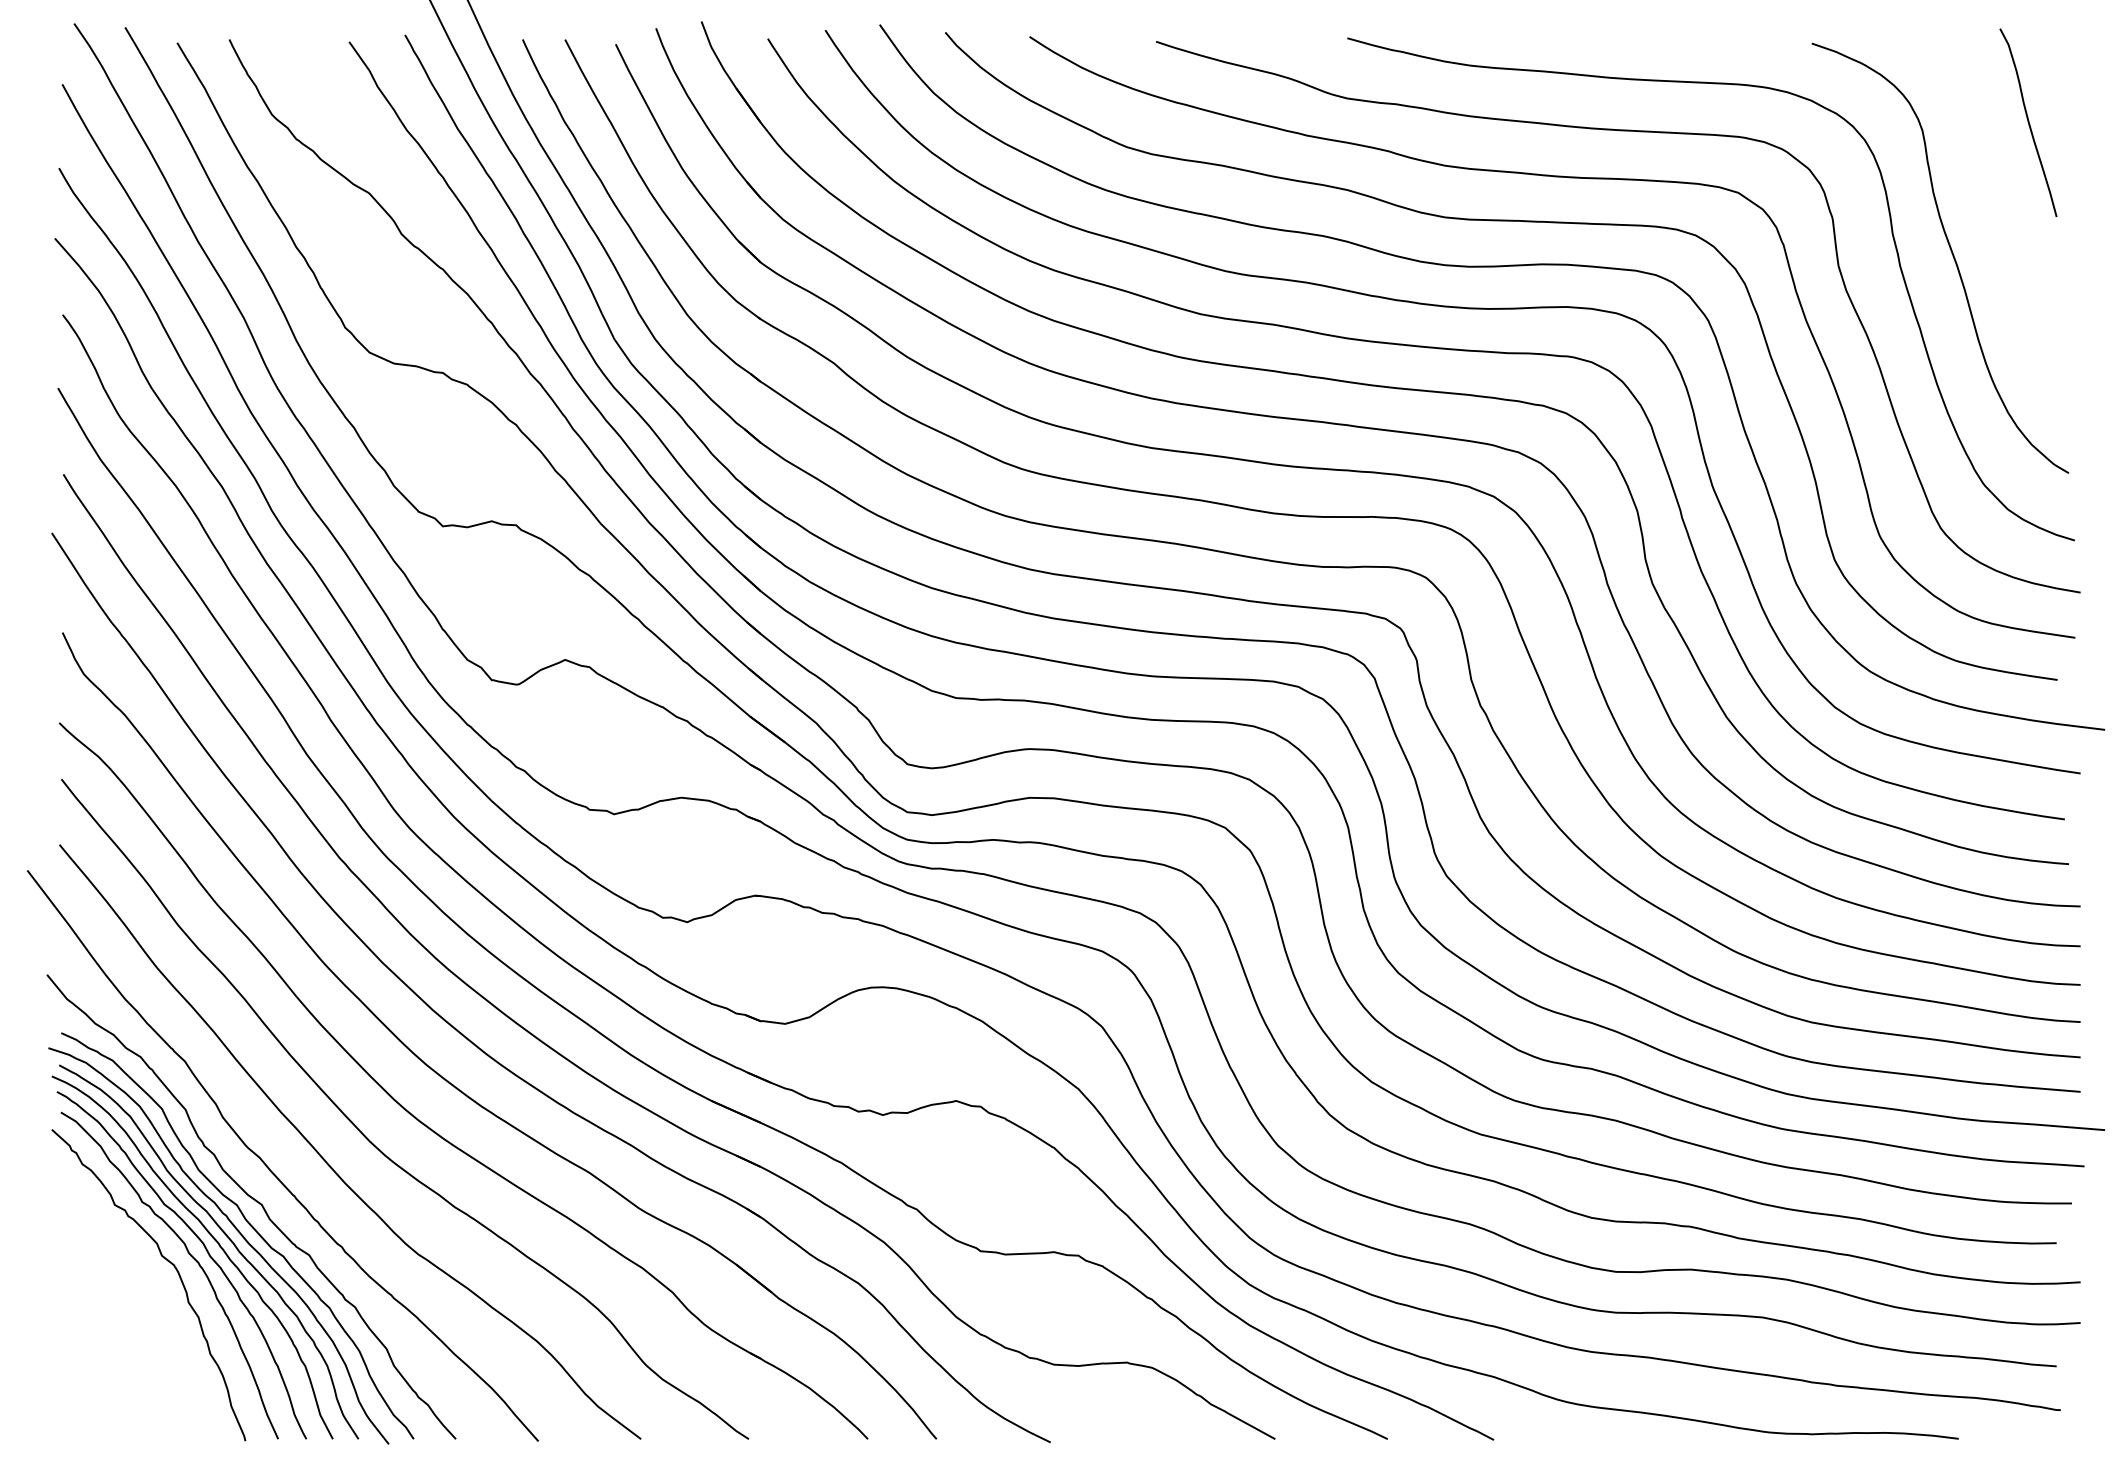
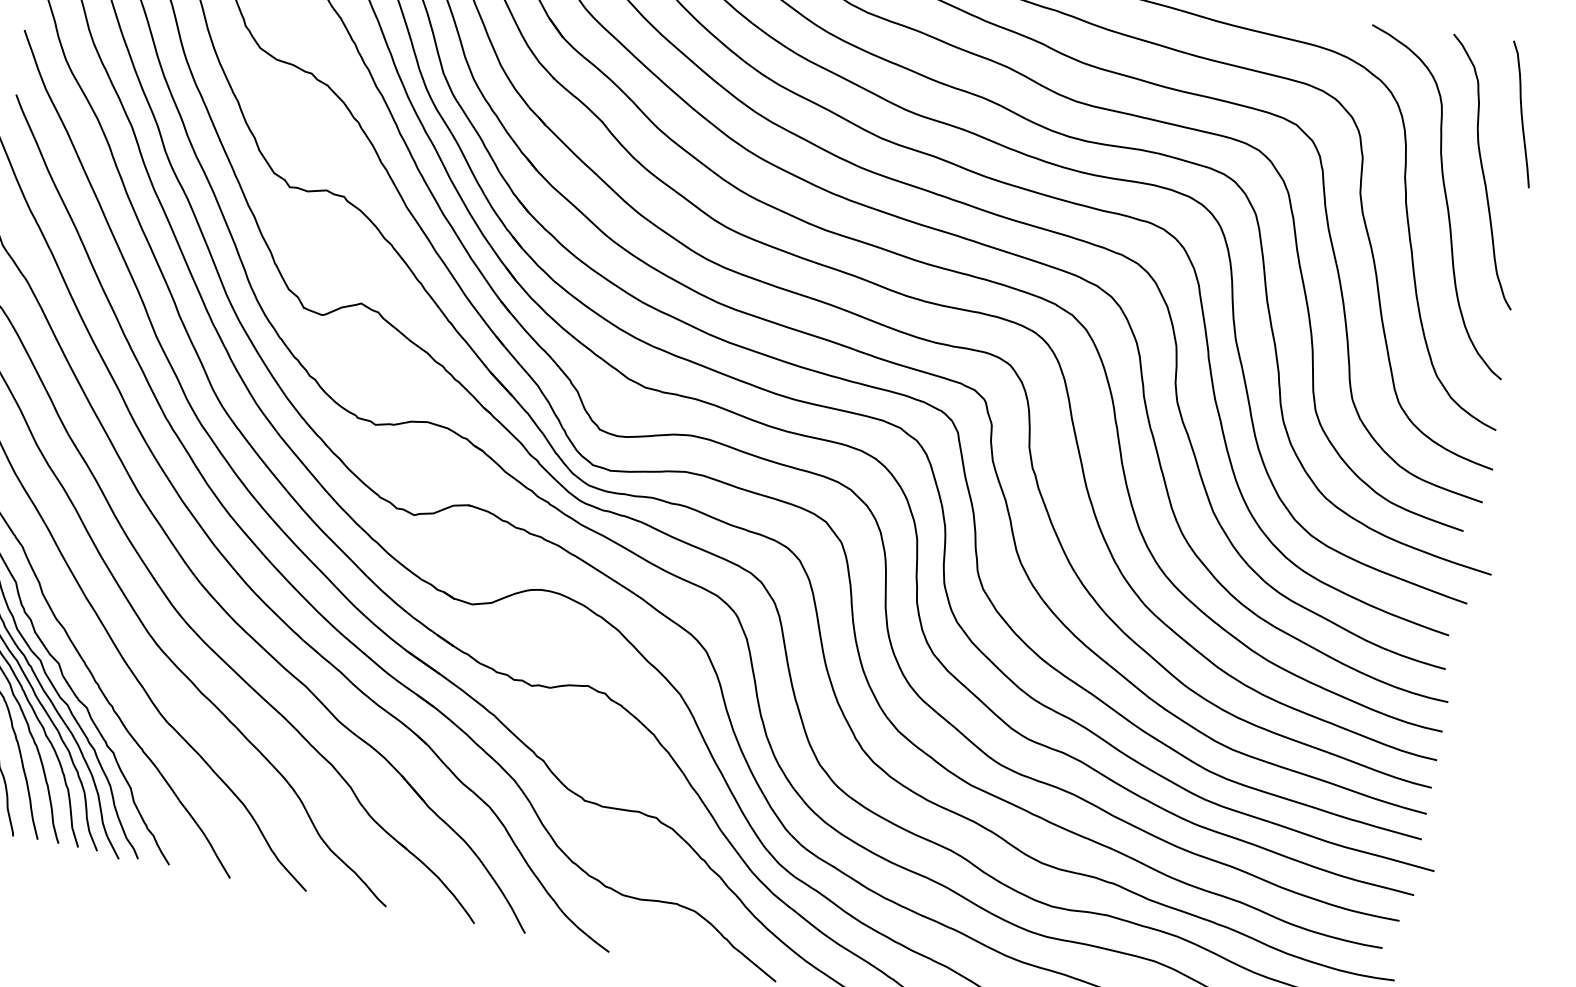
curve: (1992, 207) -> (1482, 172), added

